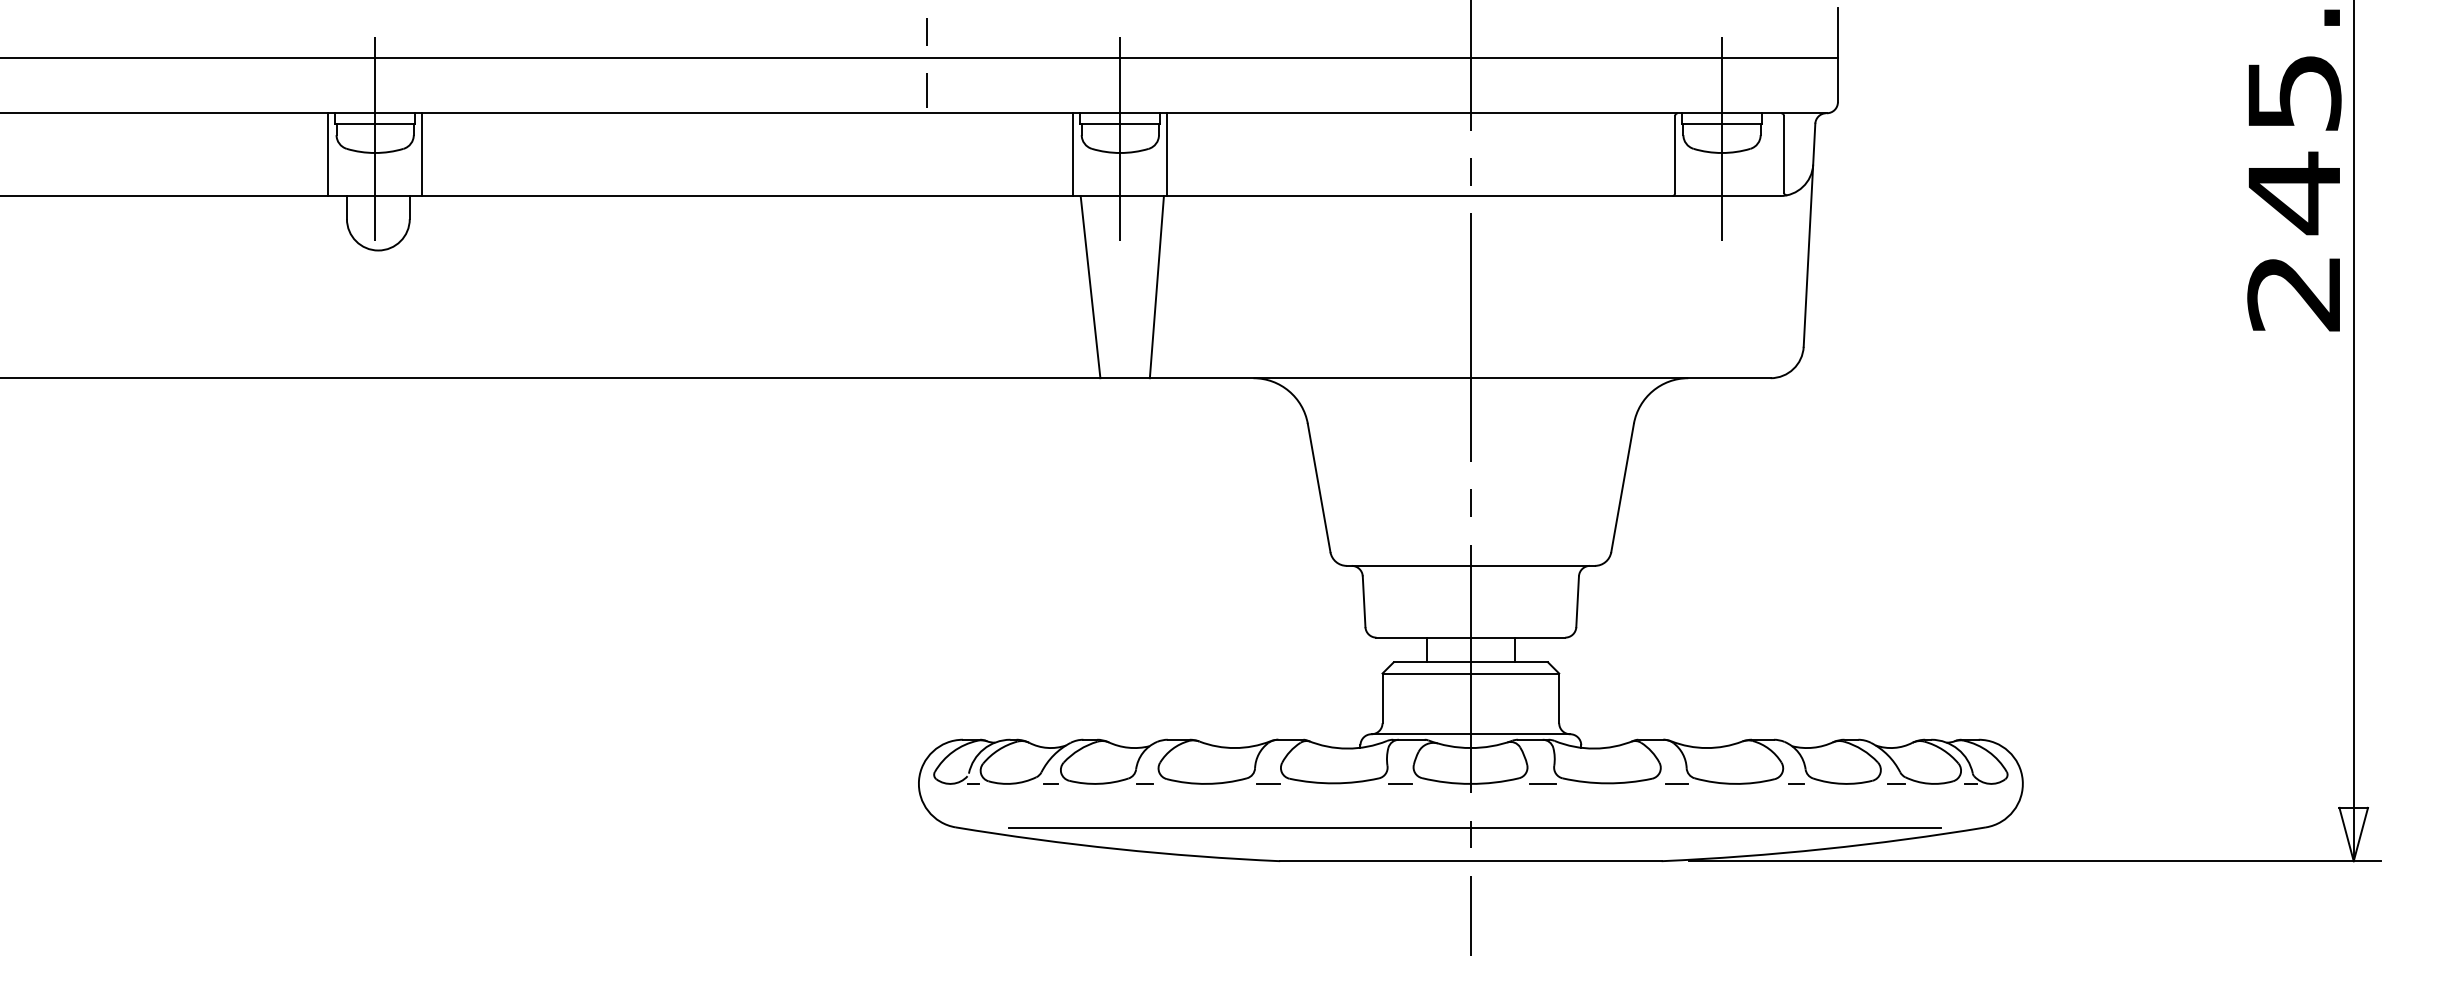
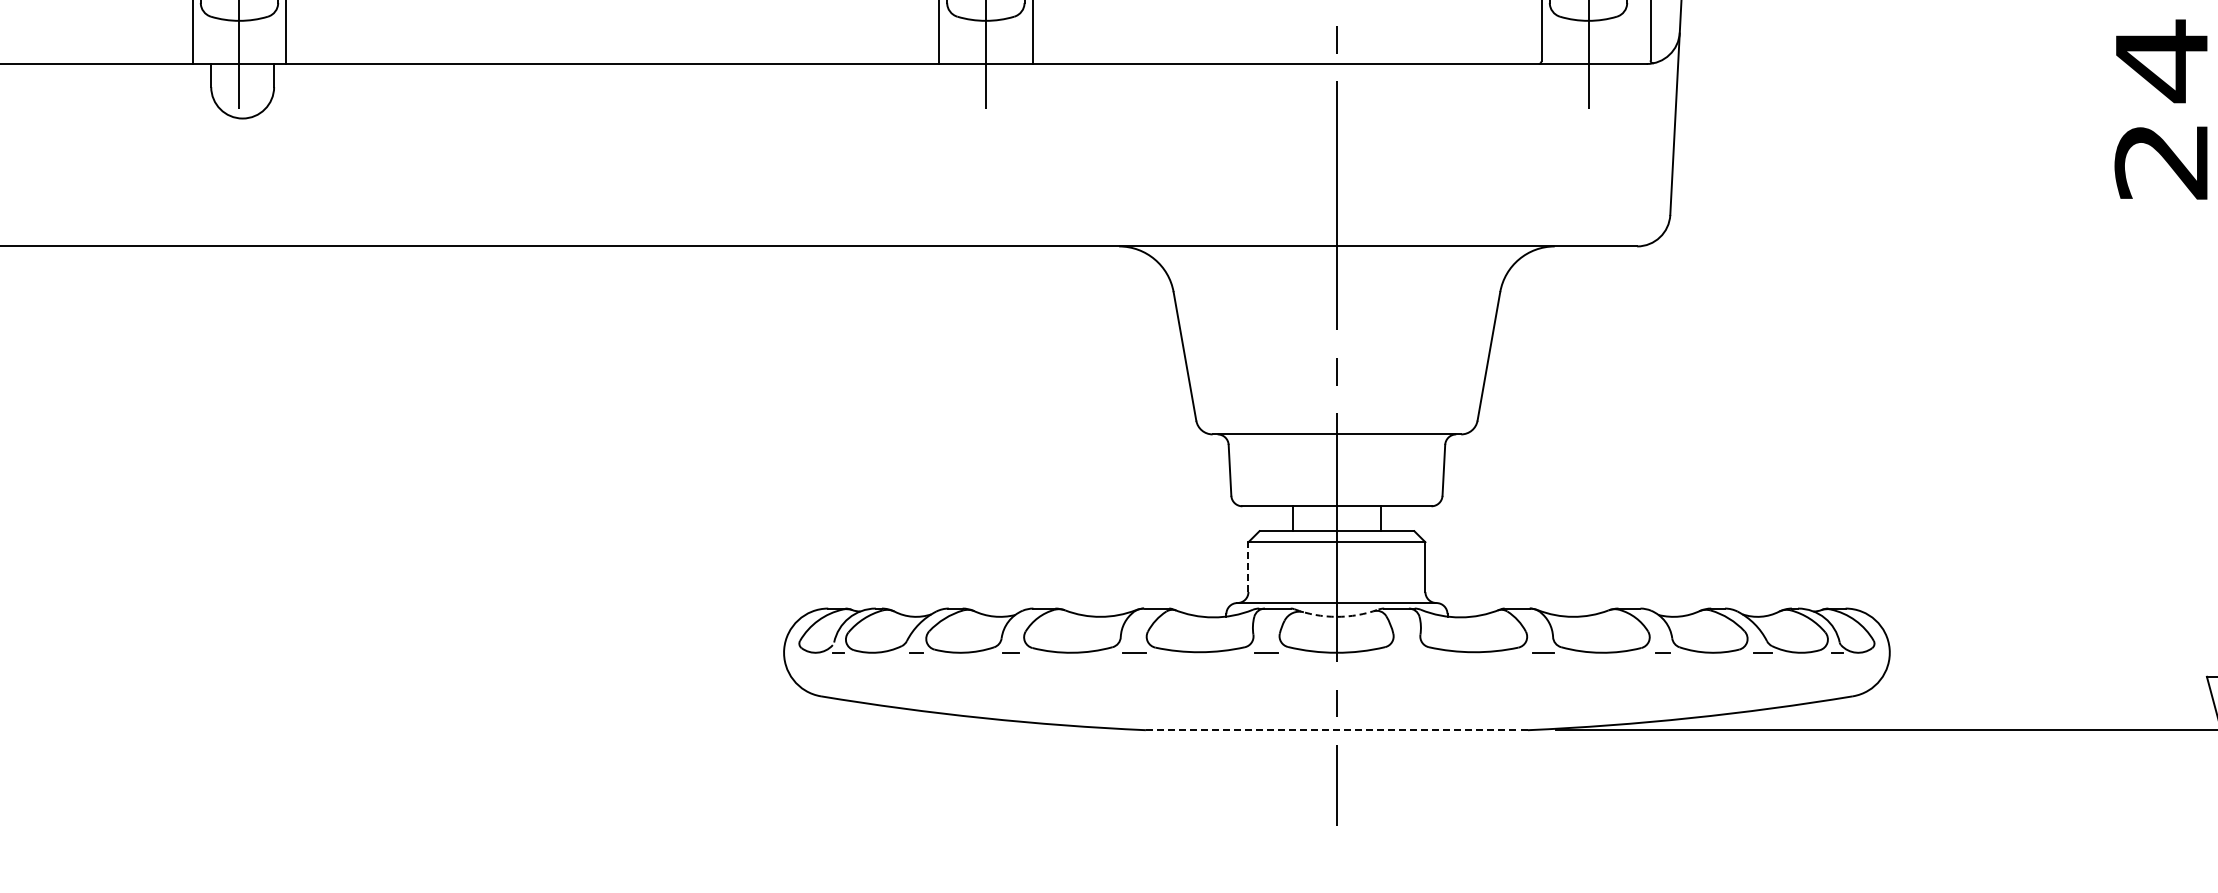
line: (1090, 287) -> (955, 155), removed
line: (1156, 287) -> (1022, 155), removed
line: (1382, 698) -> (1248, 567), solid -> dashed
arc: (1470, 748) -> (1336, 617), solid -> dashed
line: (1542, 783) -> (1408, 652), removed
line: (1474, 828) -> (1340, 697), removed
line: (1470, 861) -> (1336, 730), solid -> dashed

